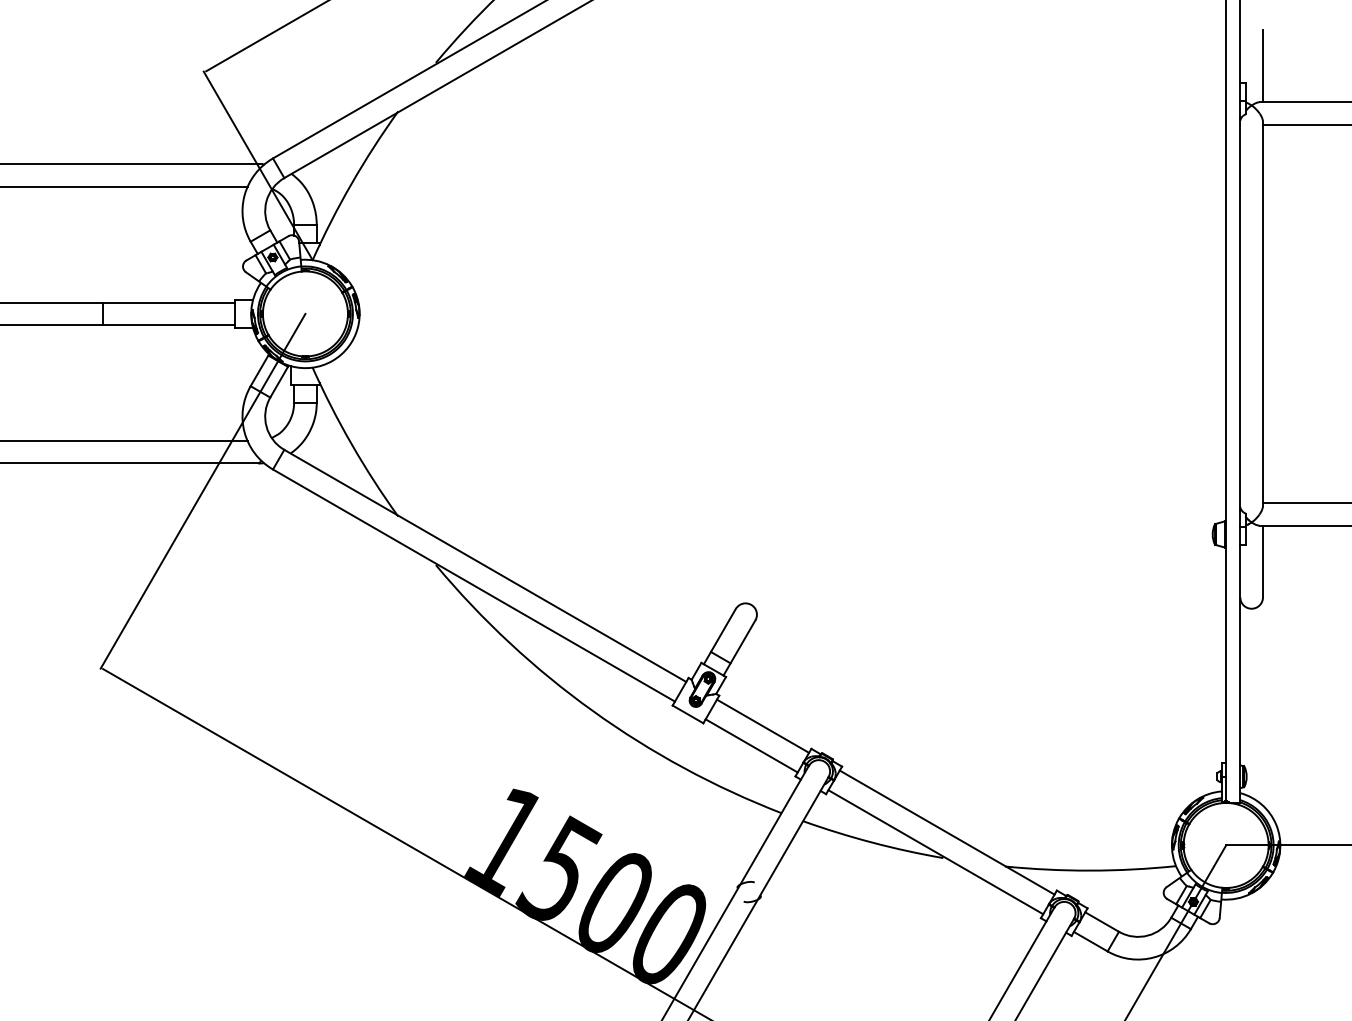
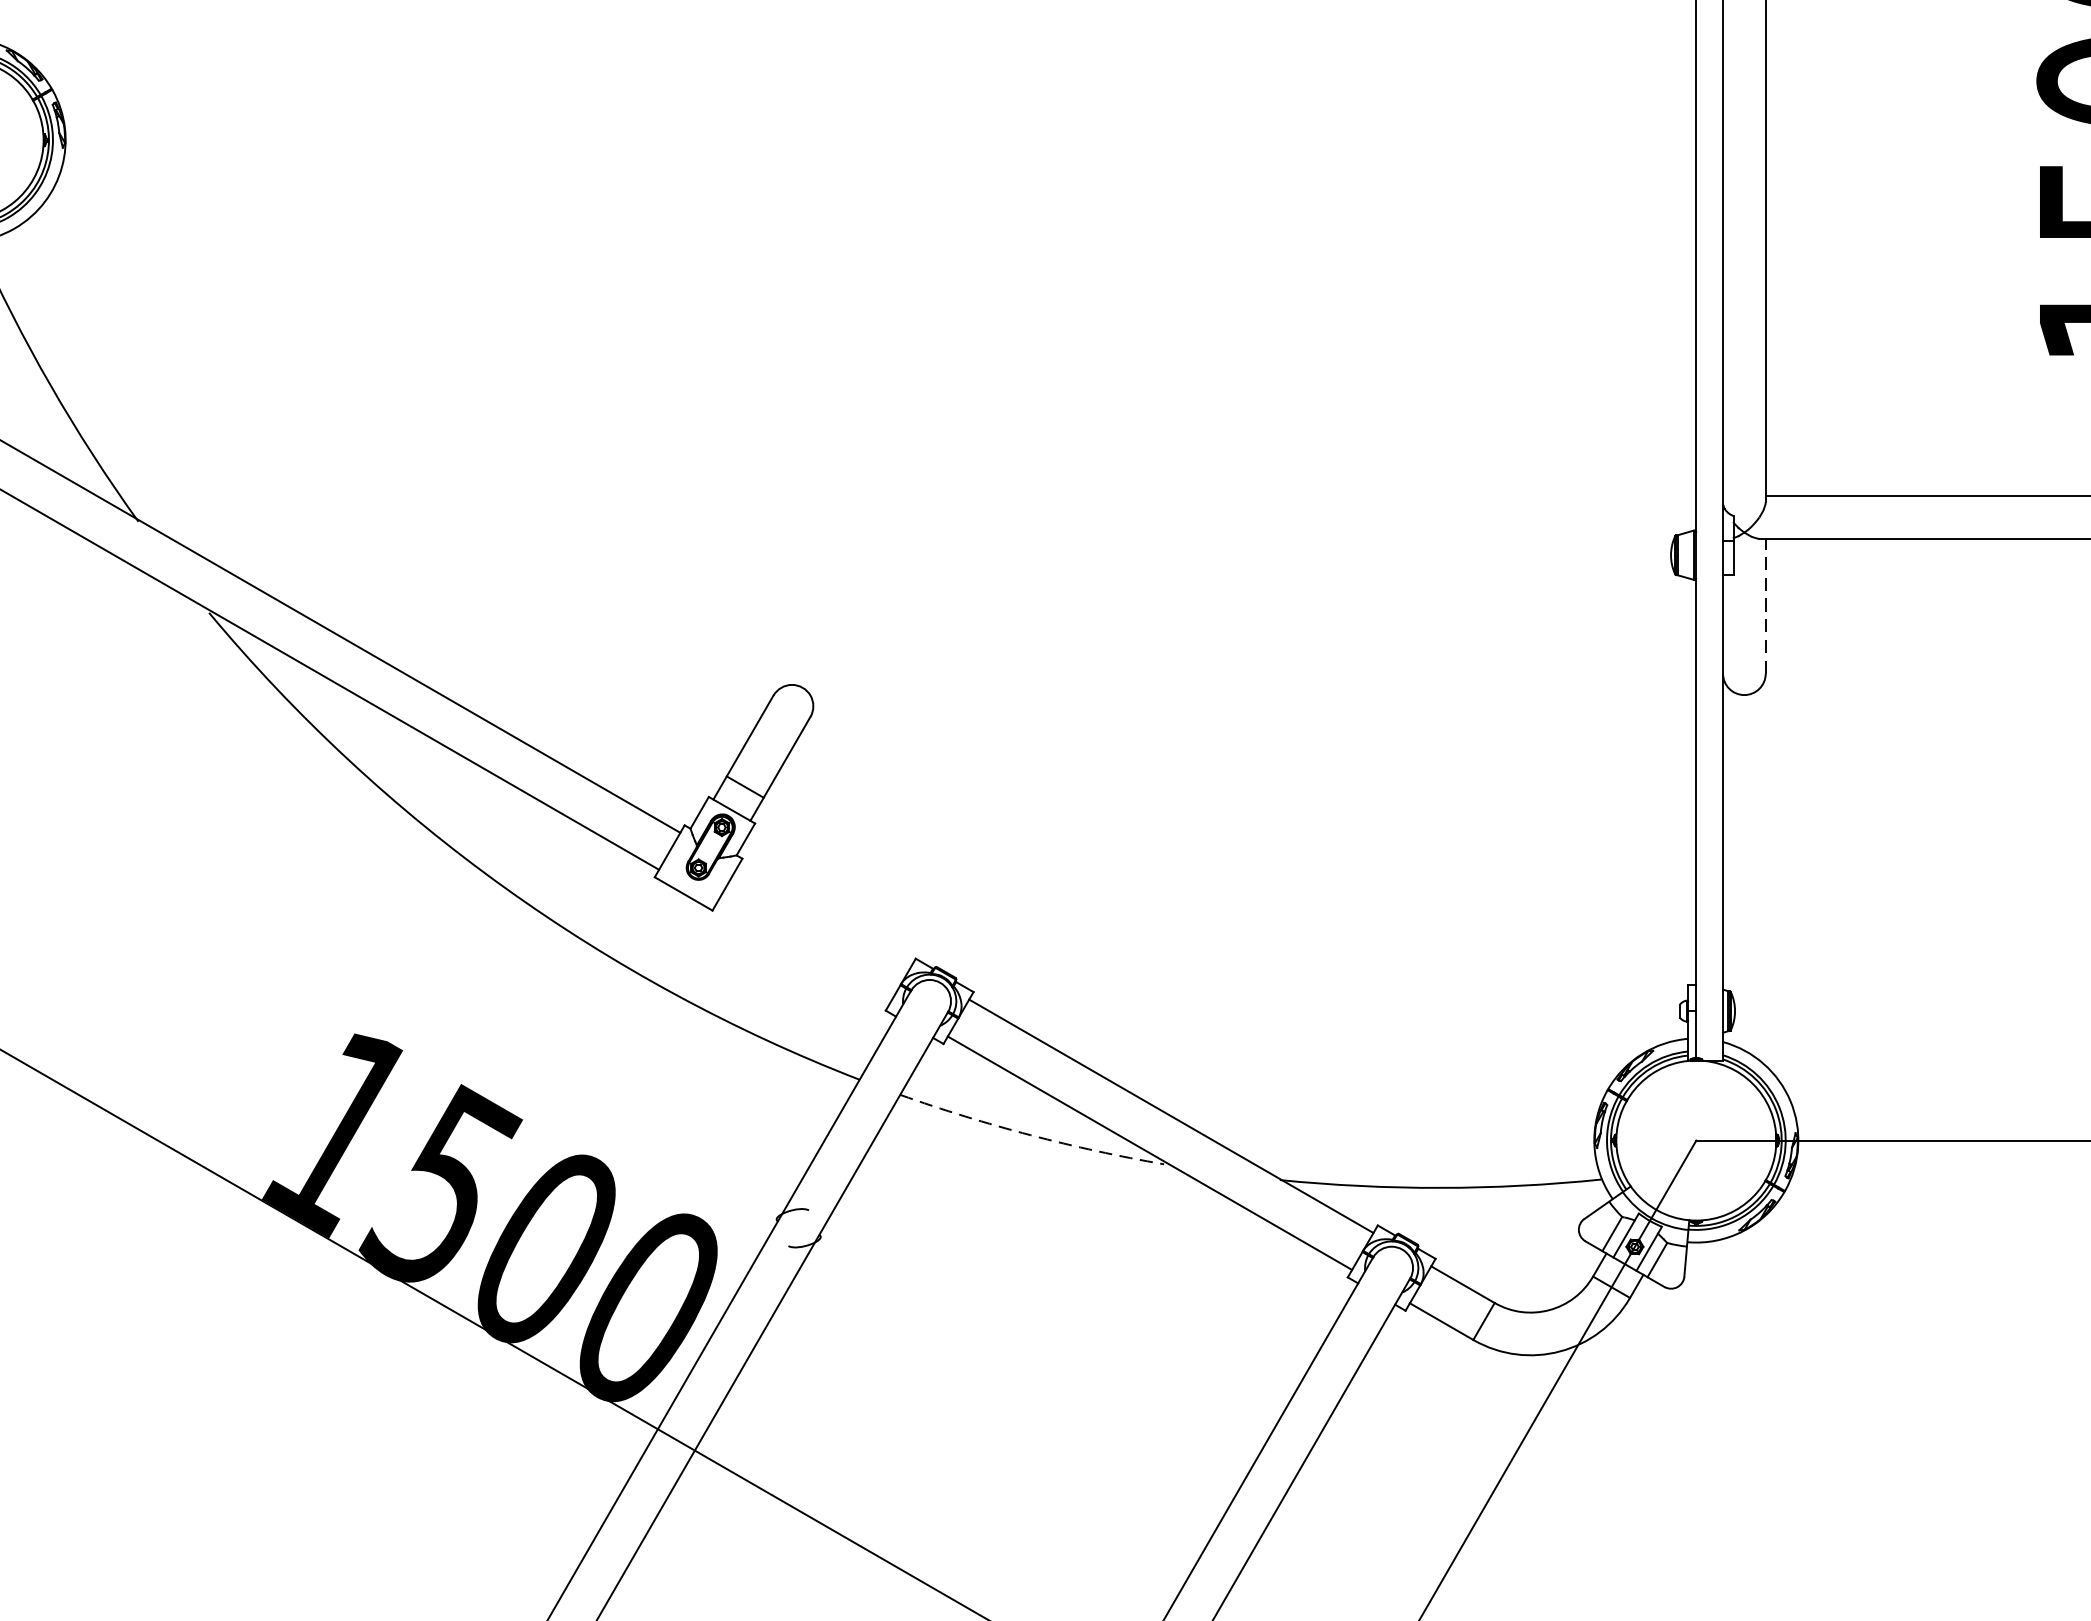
line: (1262, 561) -> (1764, 606), solid -> dashed
line: (763, 725) -> (825, 914), removed
line: (751, 745) -> (803, 952), removed
arc: (872, 842) -> (1030, 1134), solid -> dashed

